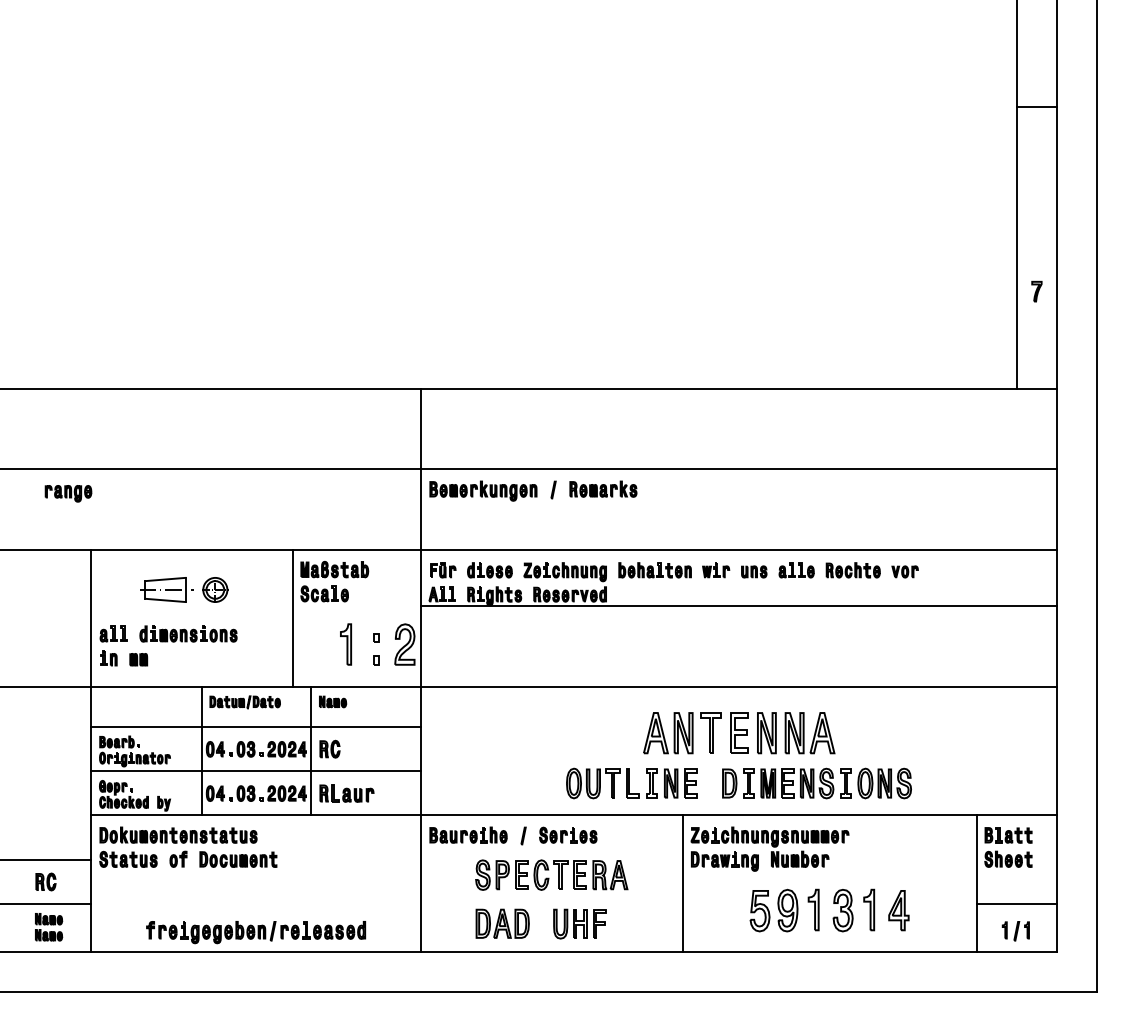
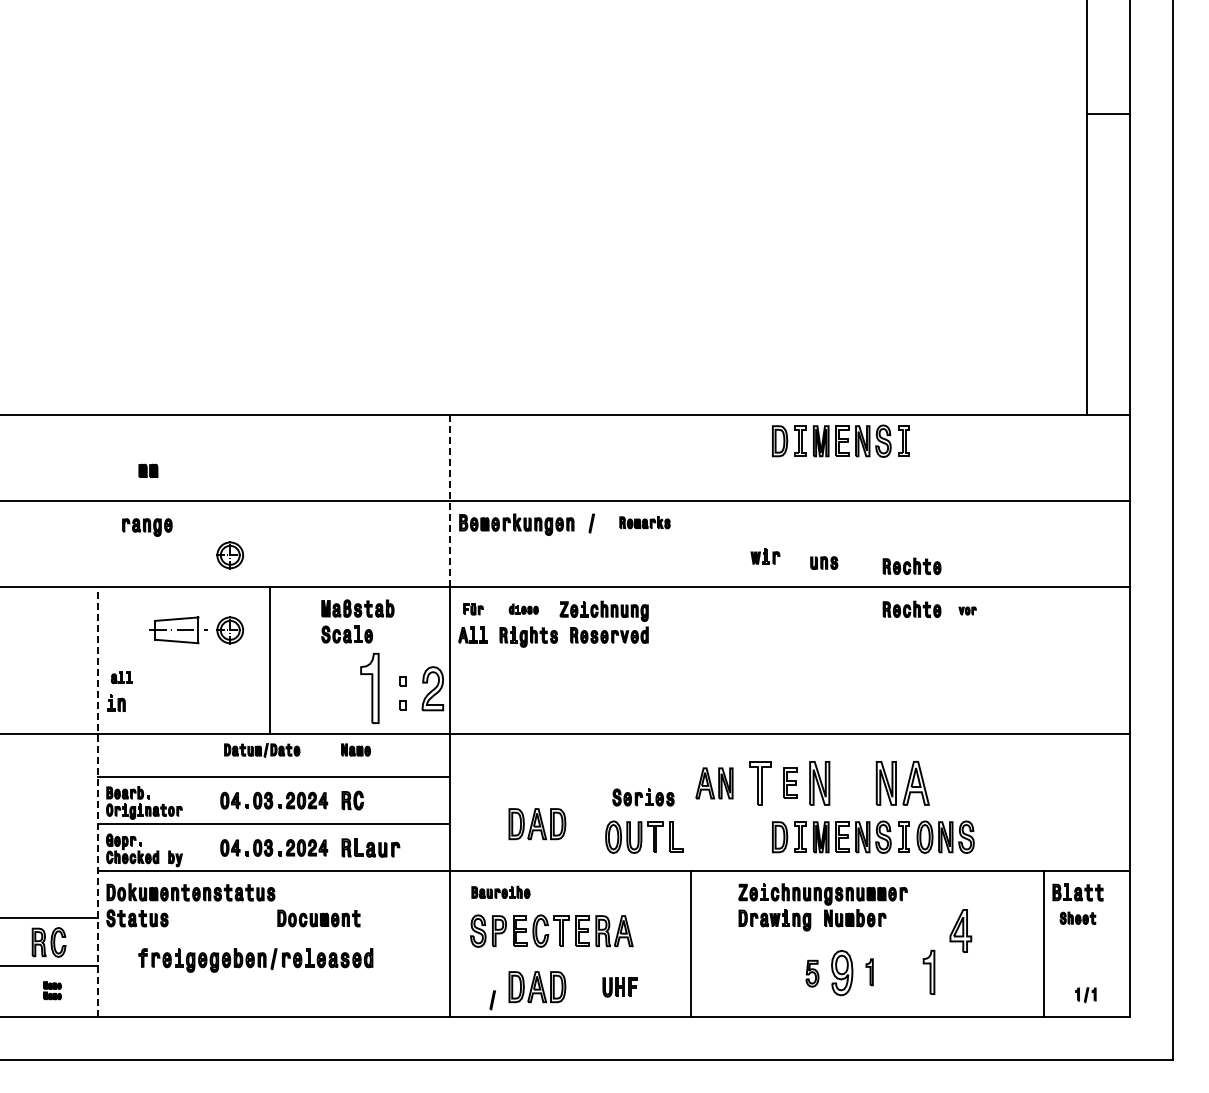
part: (1037, 291) -> (1108, 311), removed
part: (786, 412) -> (840, 440), added
line: (421, 469) -> (450, 501), solid -> dashed
part: (602, 489) -> (644, 522), size x0.7
part: (68, 493) -> (147, 527), moved
part: (215, 519) -> (230, 555), added
part: (852, 529) -> (911, 565), added
part: (442, 569) -> (473, 608), size x0.7
part: (489, 569) -> (523, 608), size x0.6
part: (655, 569) -> (700, 608), removed
part: (716, 570) -> (765, 556), moved
part: (796, 570) -> (851, 609), removed
part: (754, 571) -> (824, 562), moved
part: (905, 571) -> (967, 610), size x0.6
line: (738, 606) -> (789, 647), removed
line: (292, 618) -> (269, 660), moved
part: (113, 634) -> (121, 677), size x0.7
part: (188, 634) -> (201, 677), removed
part: (345, 644) -> (369, 688), size x1.6
part: (138, 659) -> (148, 470), moved
part: (668, 733) -> (714, 783), size x0.7
part: (739, 733) -> (790, 783), size x0.7
part: (809, 733) -> (902, 783), moved
line: (91, 751) -> (97, 802), solid -> dashed
line: (201, 751) -> (215, 802), removed
line: (310, 751) -> (332, 802), removed
part: (502, 771) -> (537, 824), added
part: (672, 783) -> (718, 837), removed
part: (468, 835) -> (500, 892), size x0.7
part: (568, 835) -> (643, 797), moved
line: (523, 836) -> (492, 1000), moved
part: (178, 859) -> (190, 918), removed
part: (238, 859) -> (318, 918), moved
part: (1008, 859) -> (1077, 918), size x0.7
part: (551, 874) -> (551, 930), moved
part: (46, 882) -> (49, 942), size x1.6
line: (682, 883) -> (690, 944), moved
line: (1016, 903) -> (1086, 965), removed
part: (813, 909) -> (869, 971), size x0.6
part: (898, 910) -> (960, 930), moved
part: (760, 911) -> (812, 973), size x0.6
part: (843, 911) -> (901, 973), removed
part: (579, 924) -> (619, 987), size x0.6
part: (48, 926) -> (52, 990), size x0.6
part: (1015, 931) -> (1085, 995), size x0.7
part: (255, 932) -> (255, 960), moved

